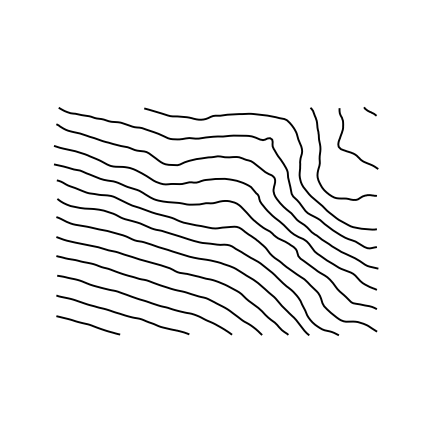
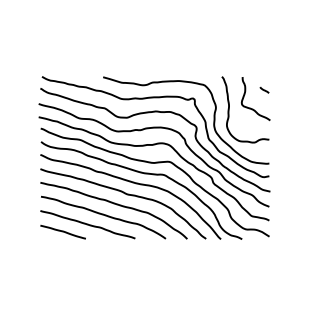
line: (369, 111) -> (264, 90), moved

